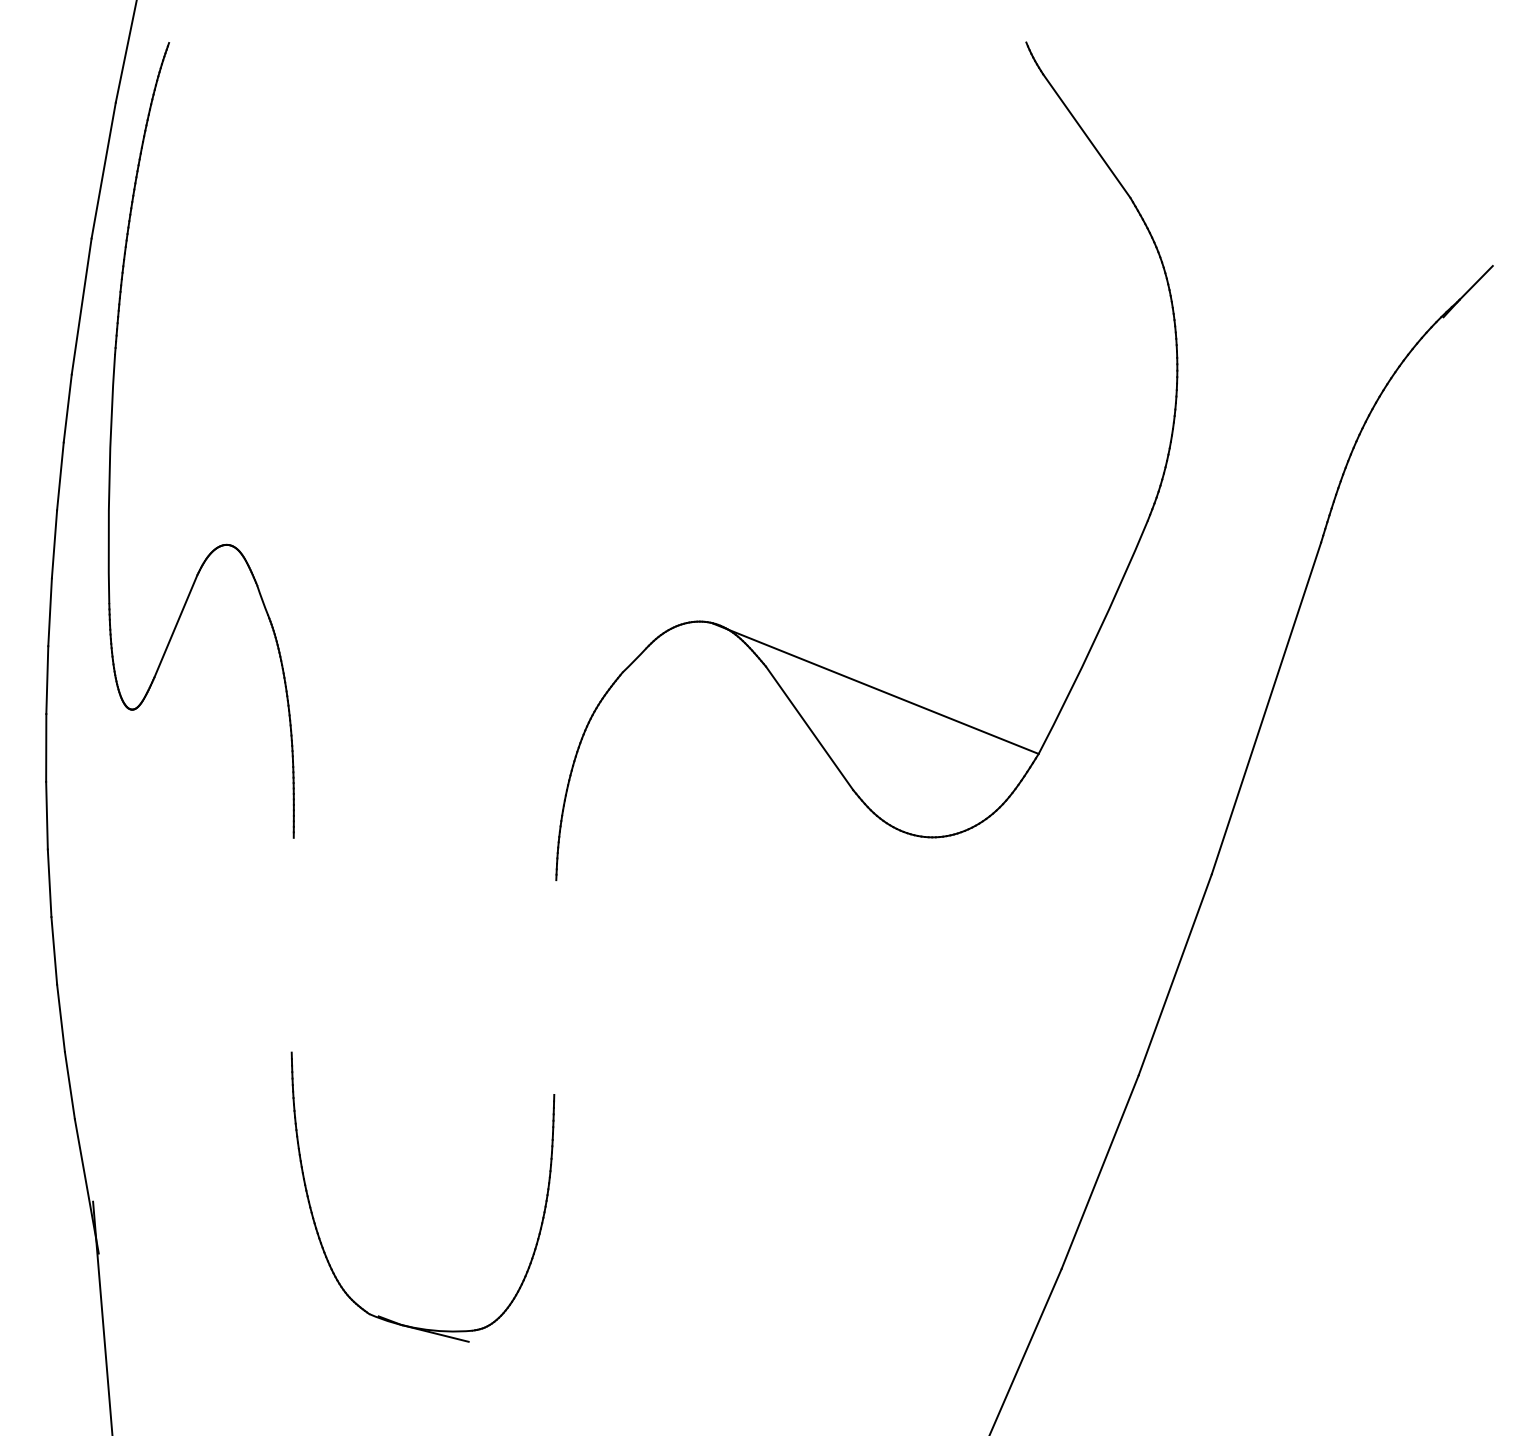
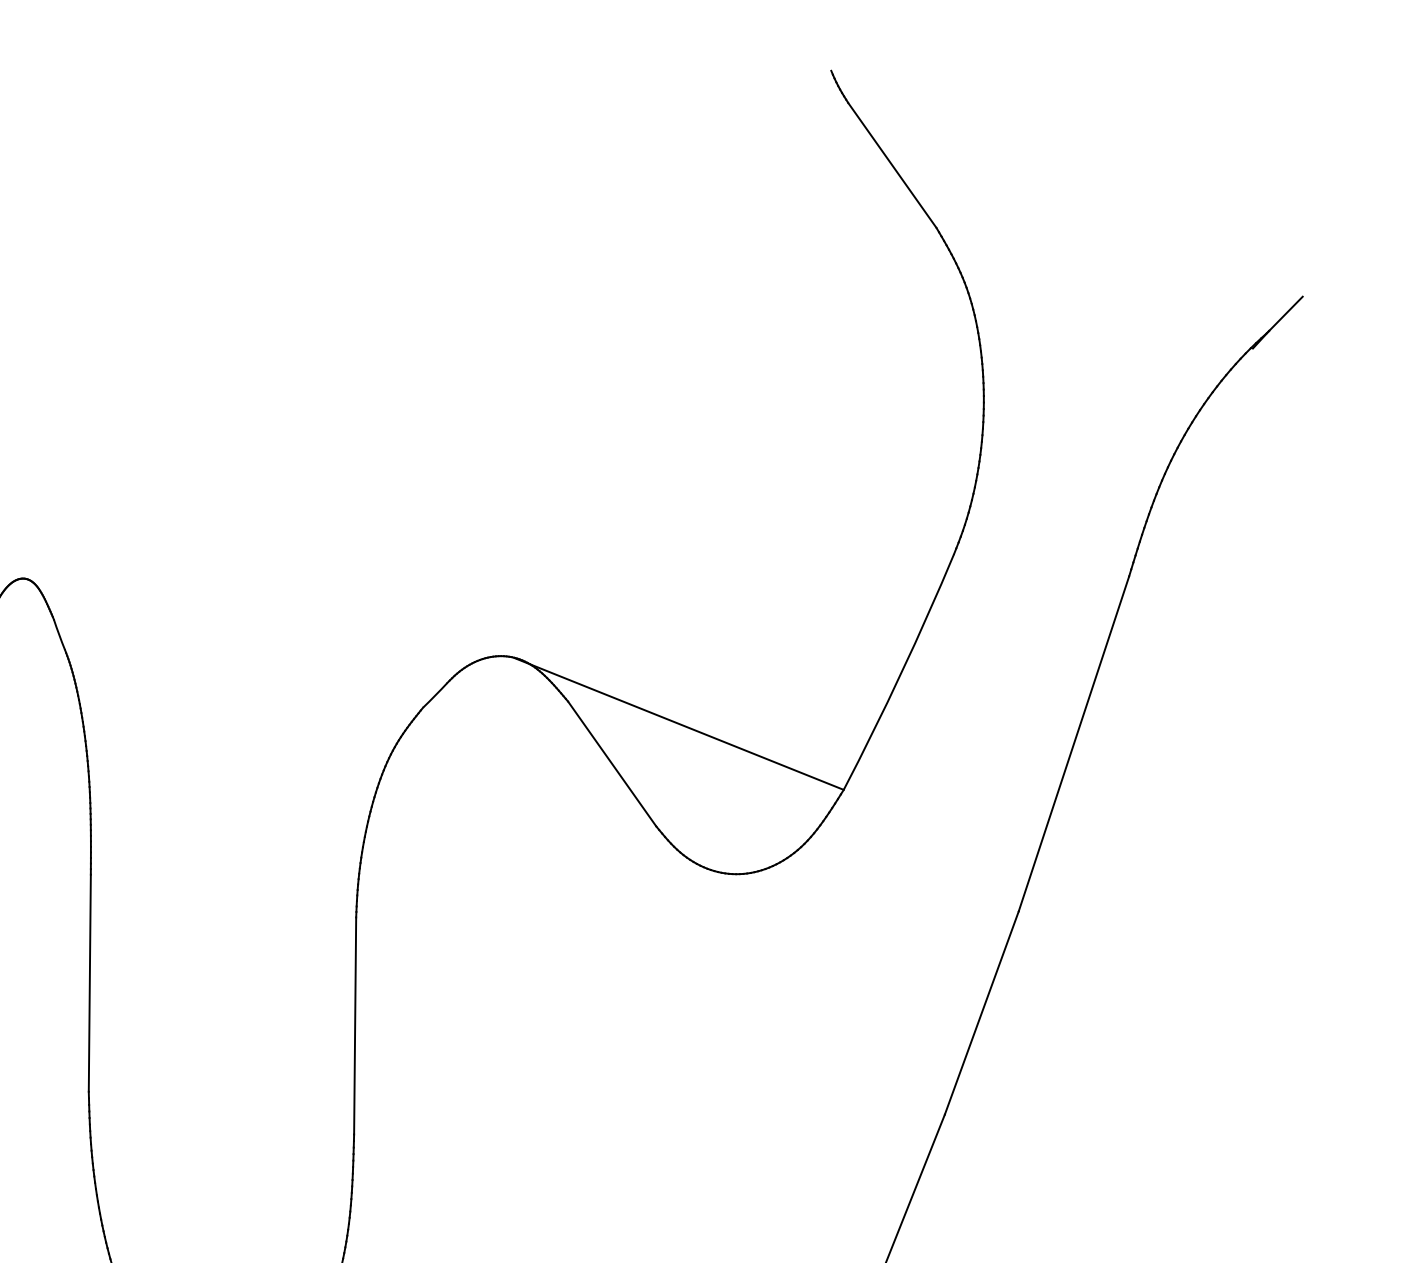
line: (292, 944) -> (89, 982), added
line: (555, 987) -> (355, 1025), added

